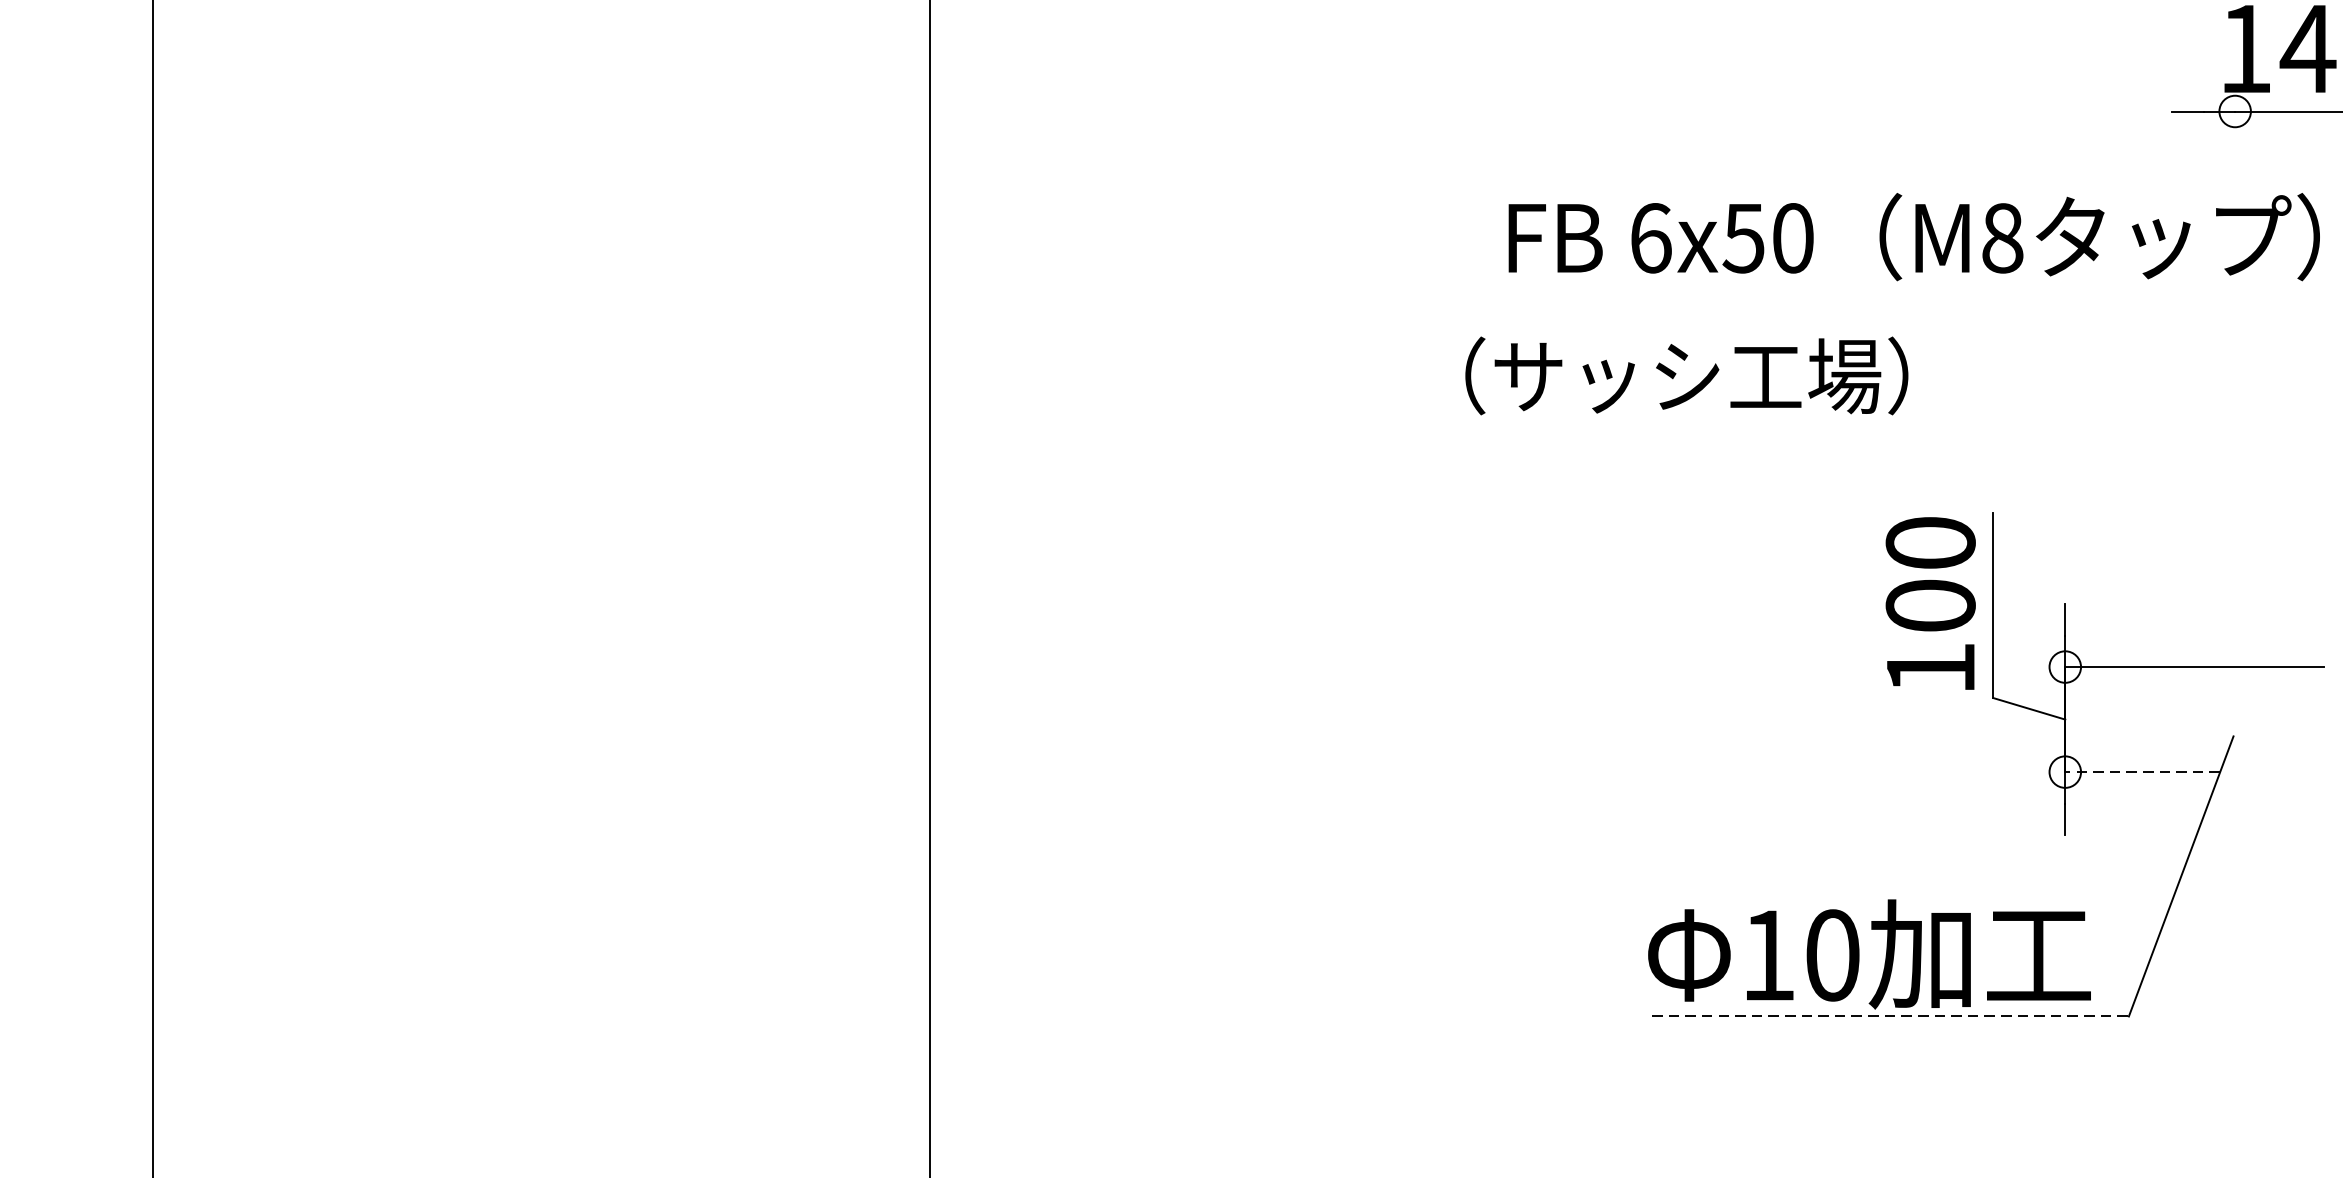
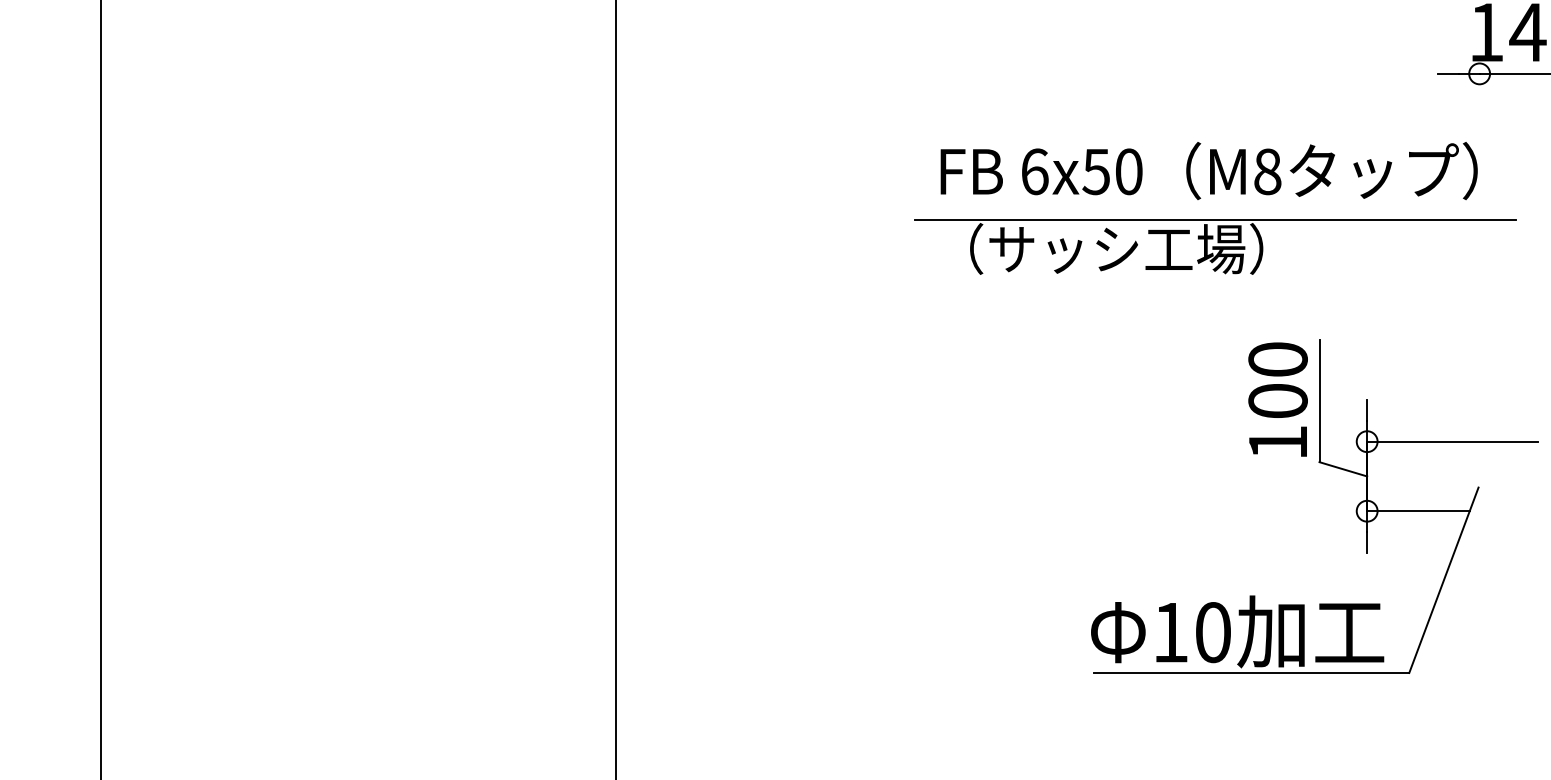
text: (1913, 237) -> (1208, 171), moved
line: (1836, 331) -> (1215, 219), added
line: (2141, 772) -> (1417, 511), dashed -> solid
line: (1890, 1015) -> (1251, 672), dashed -> solid

